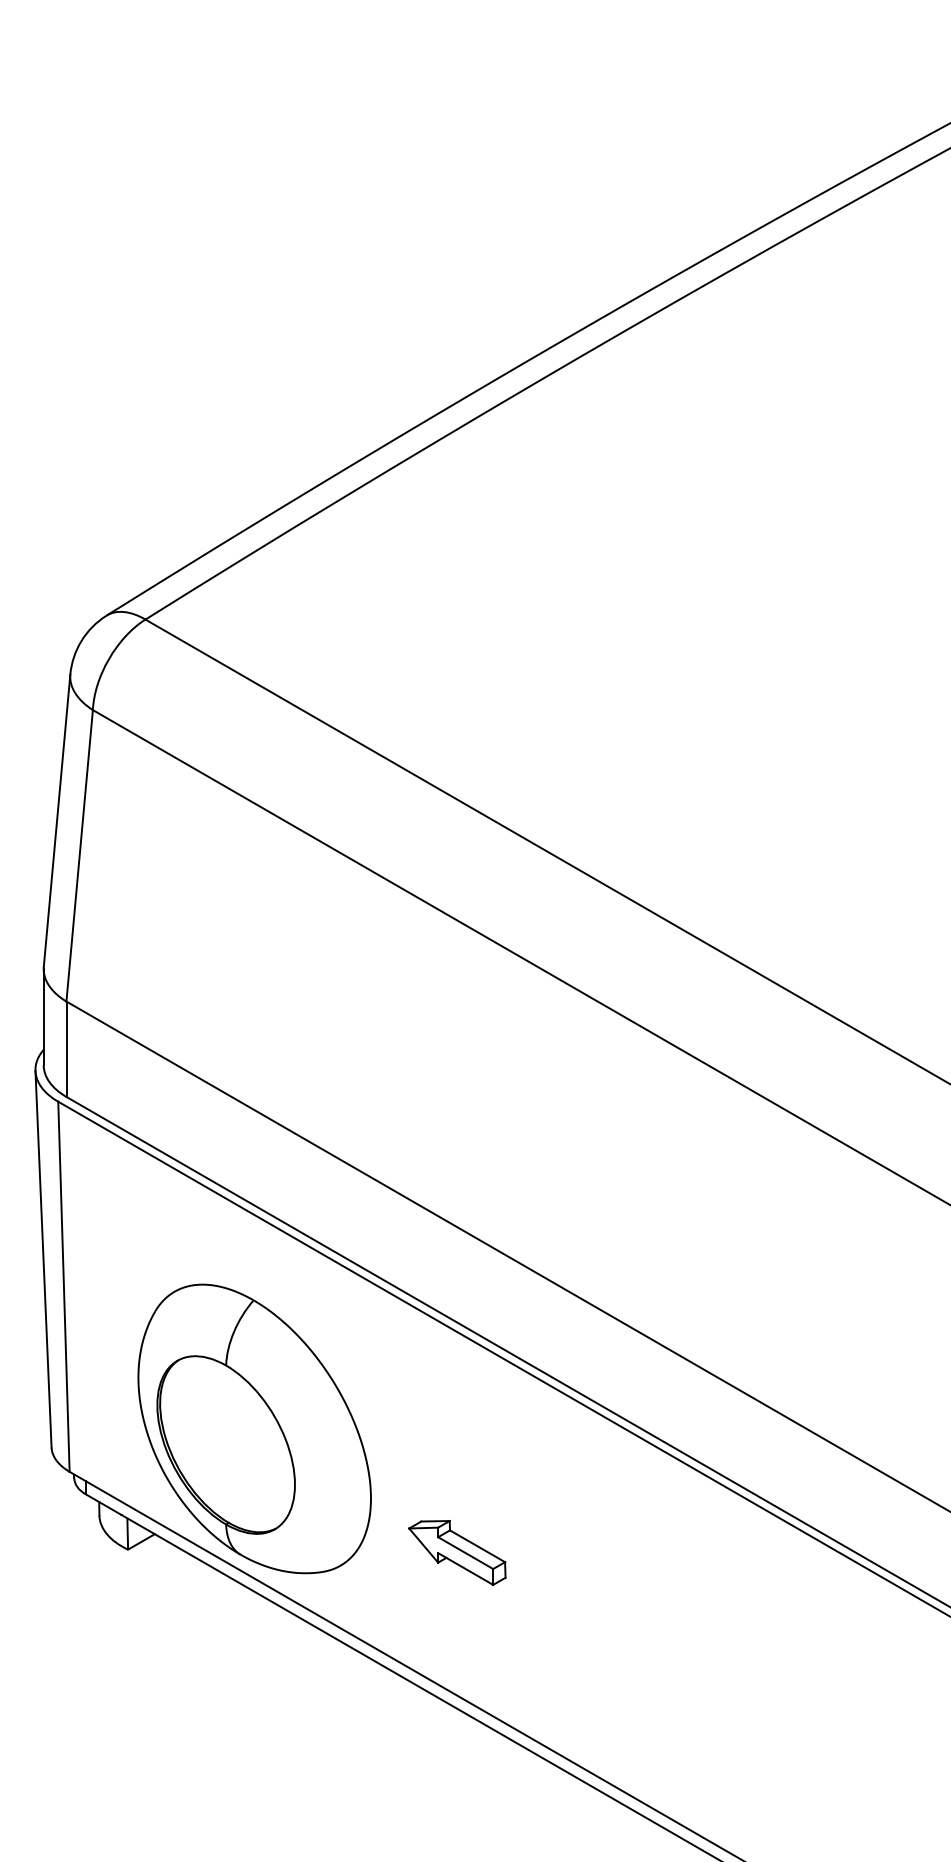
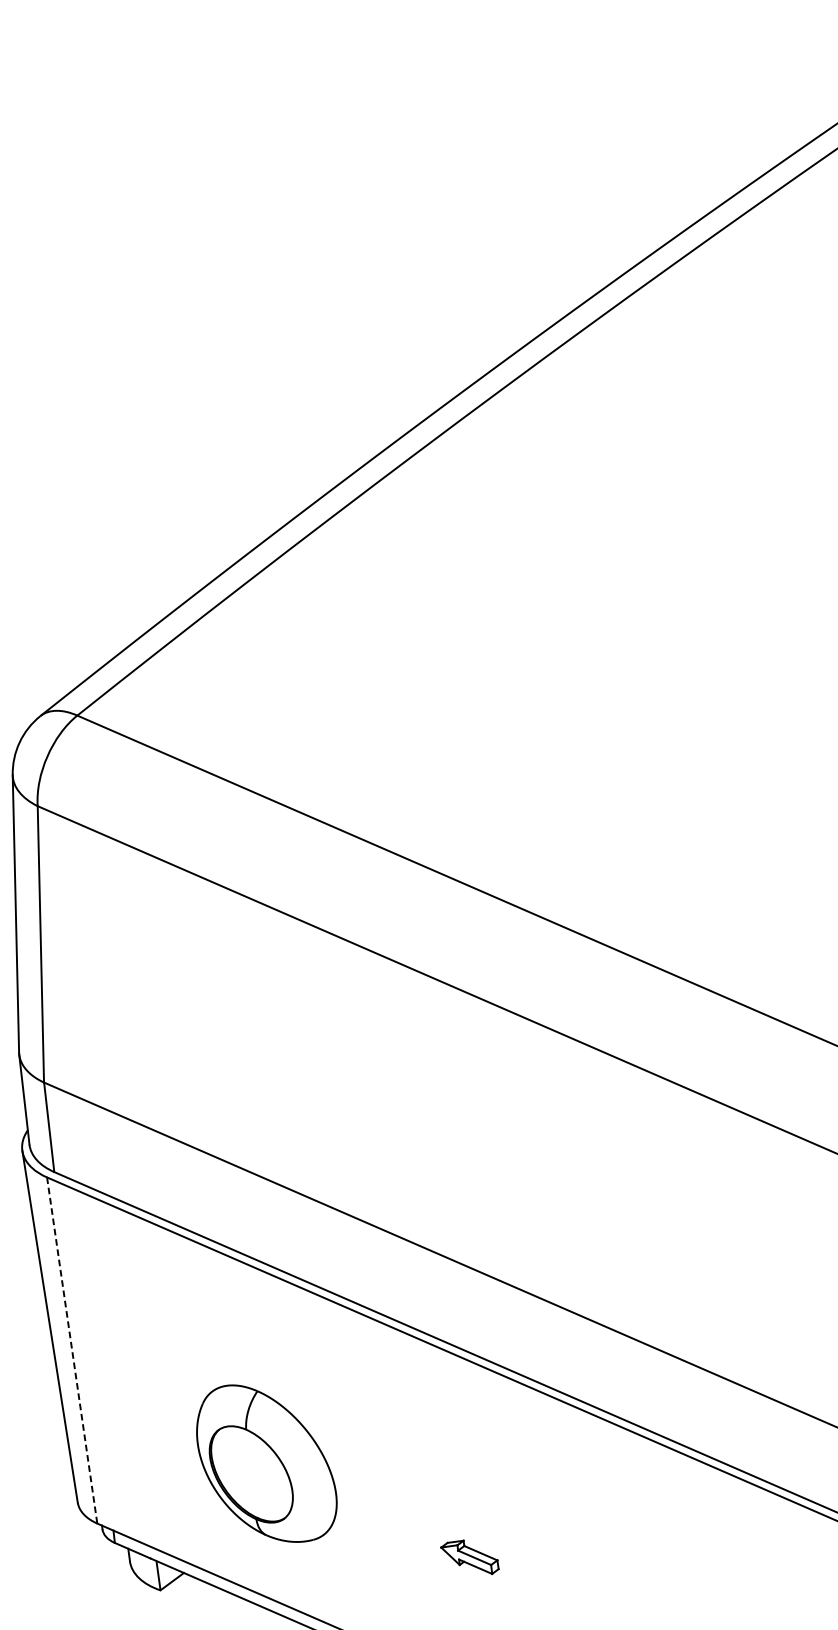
line: (63, 1287) -> (71, 1351), solid -> dashed
part: (254, 1428) -> (266, 1463), size x0.6
part: (457, 1552) -> (469, 1557), size x0.6

